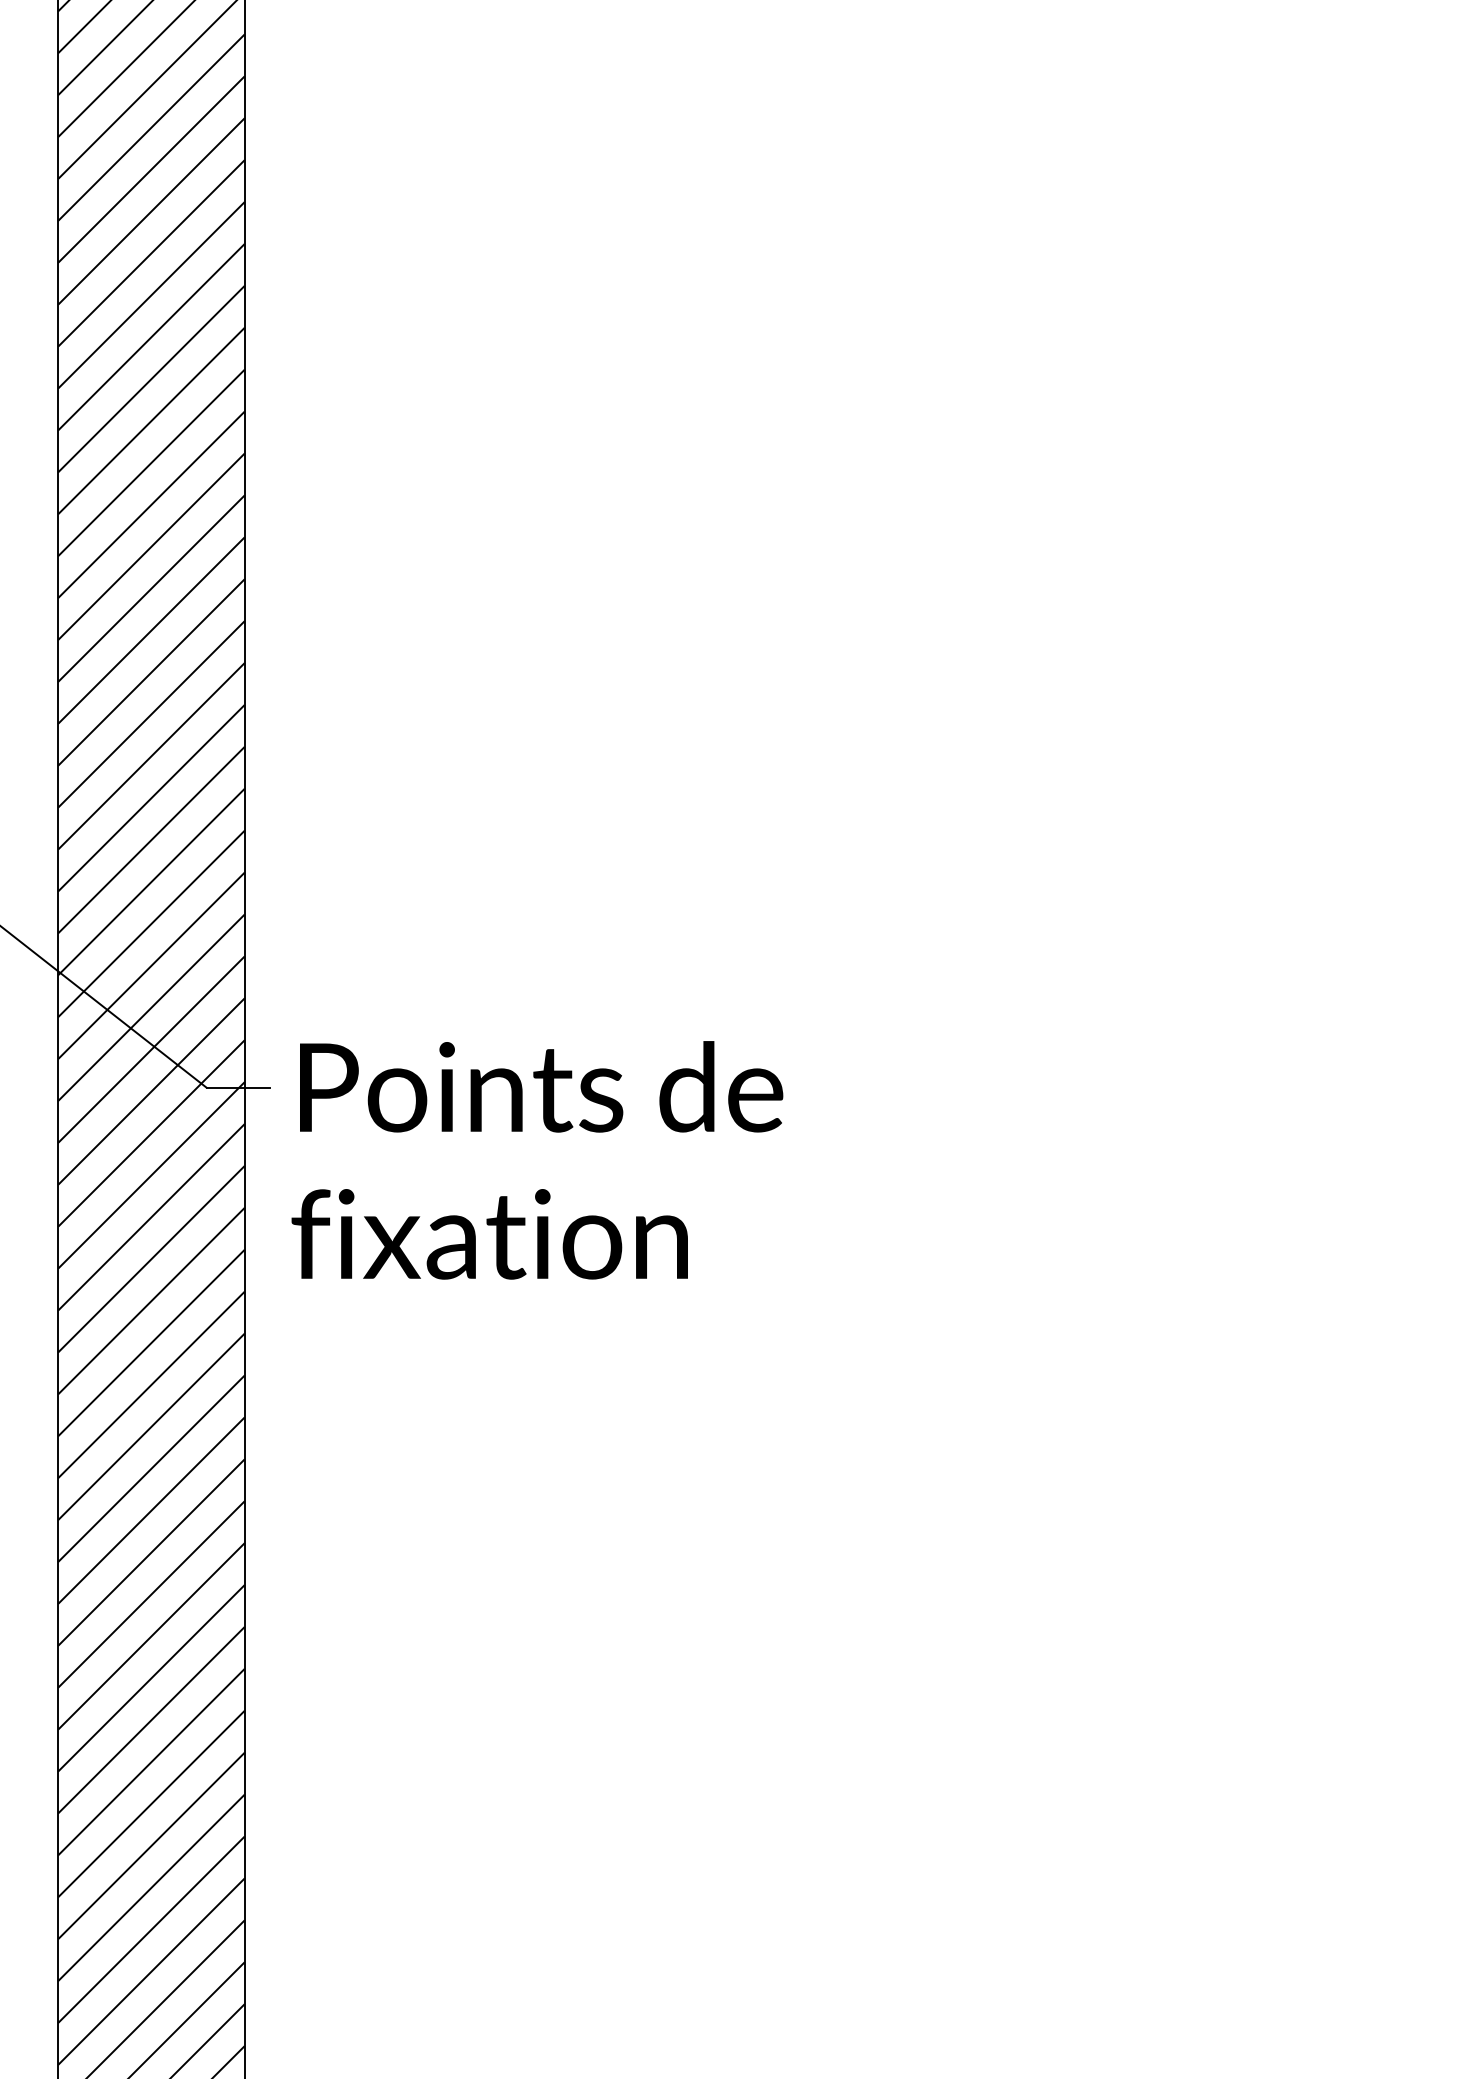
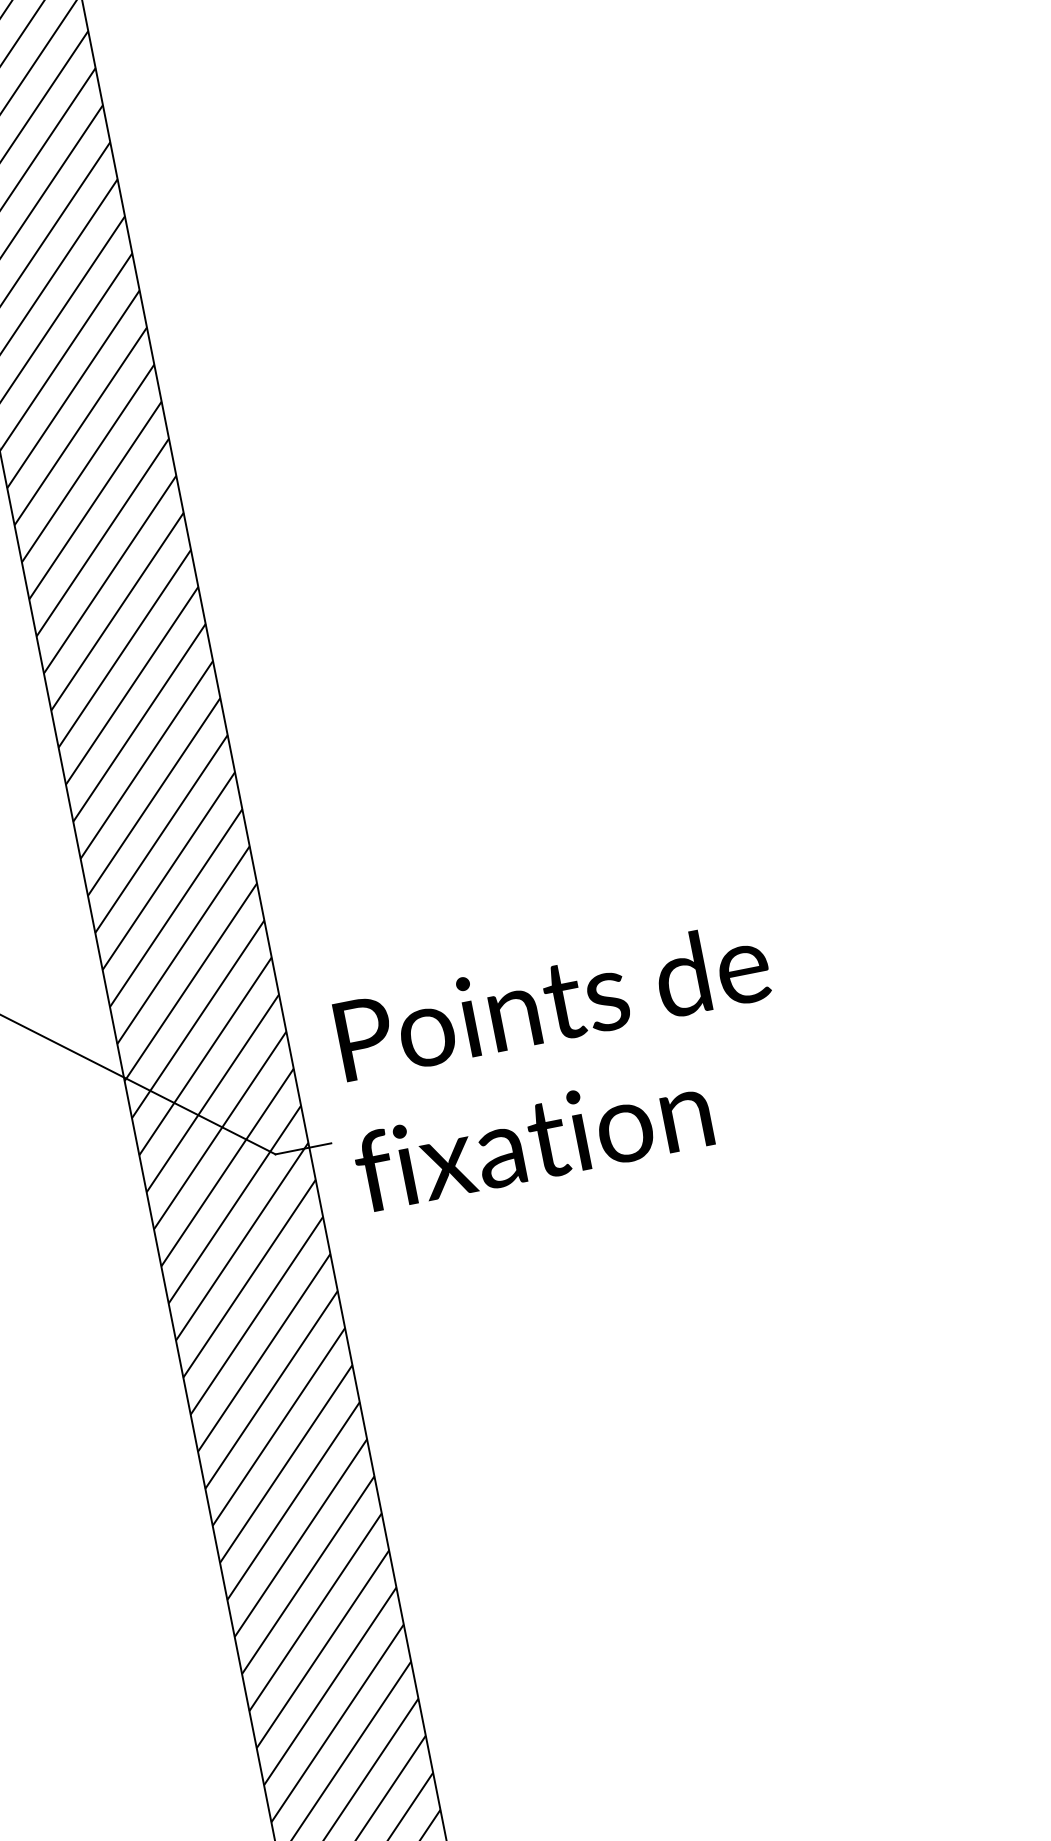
text: (537, 1160) -> (562, 1066), moved

